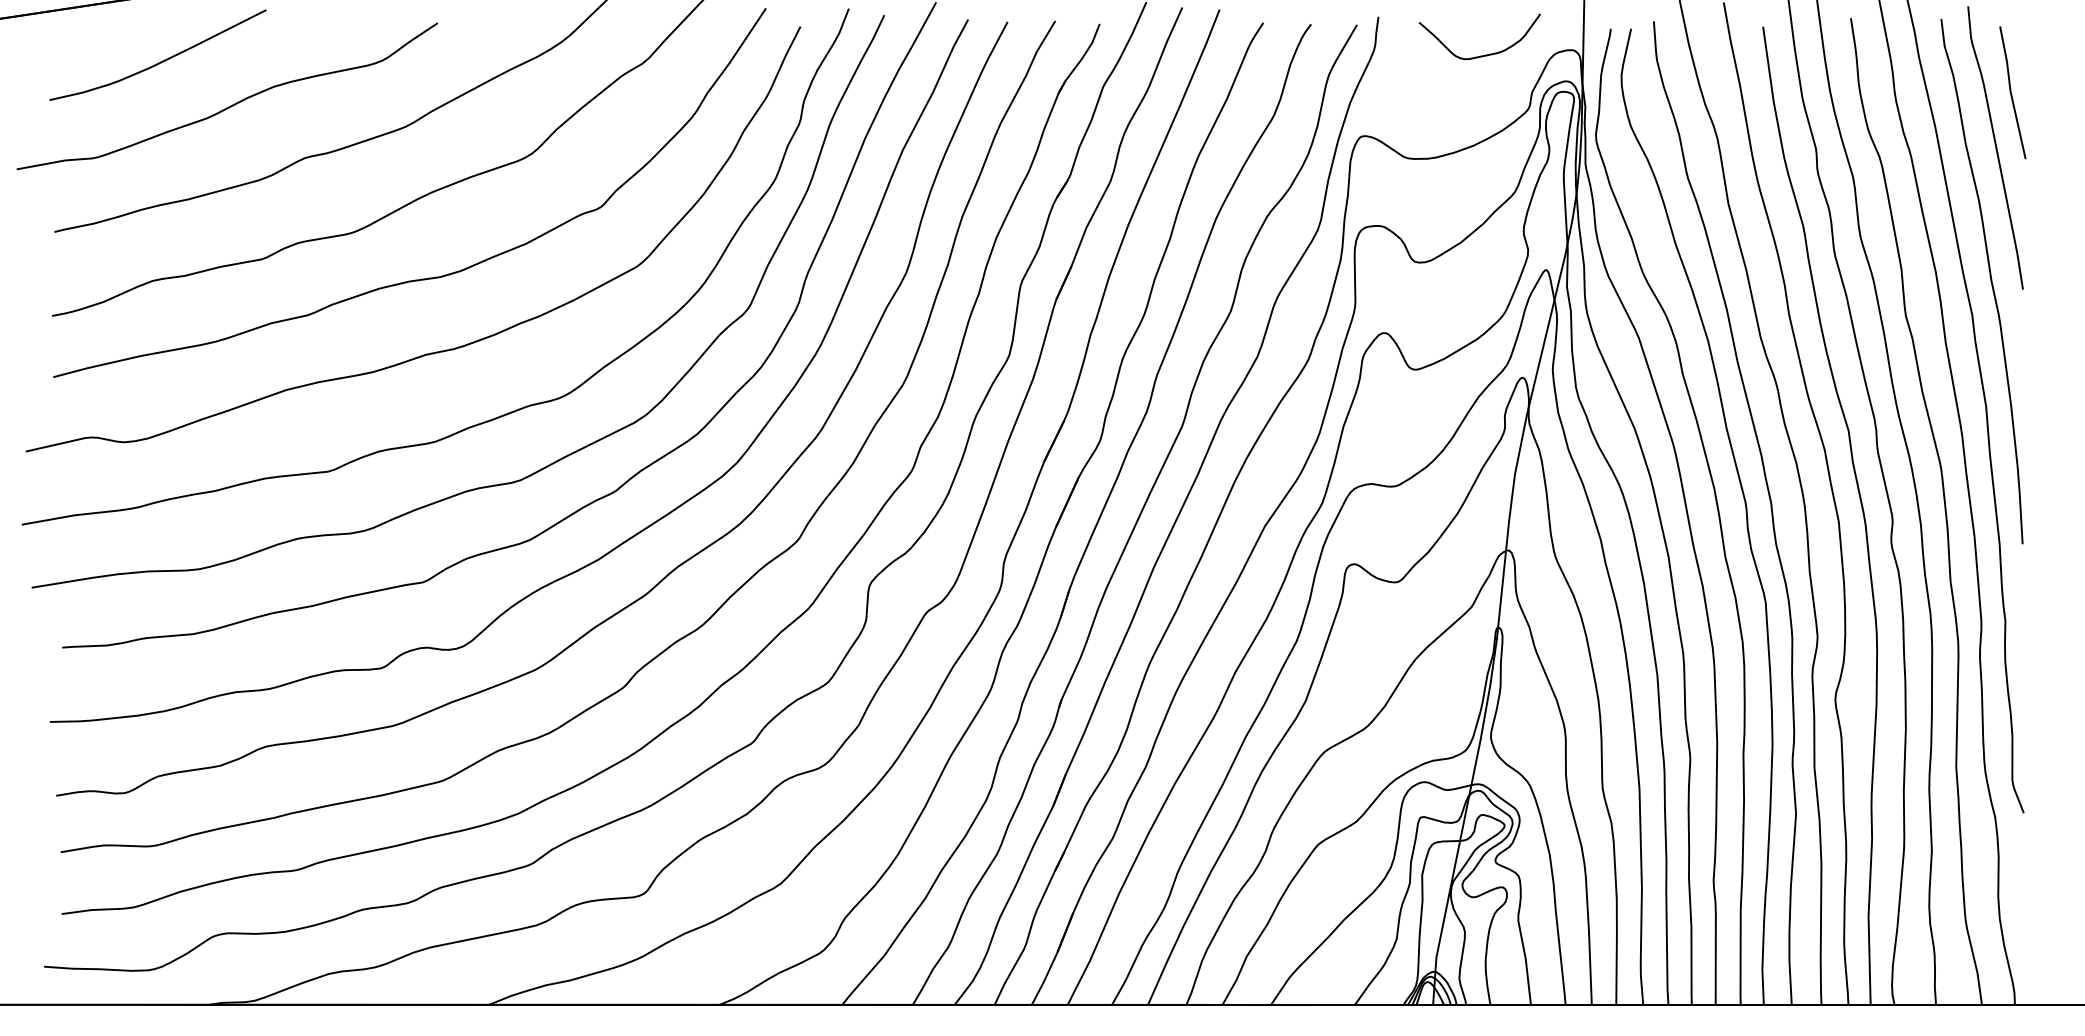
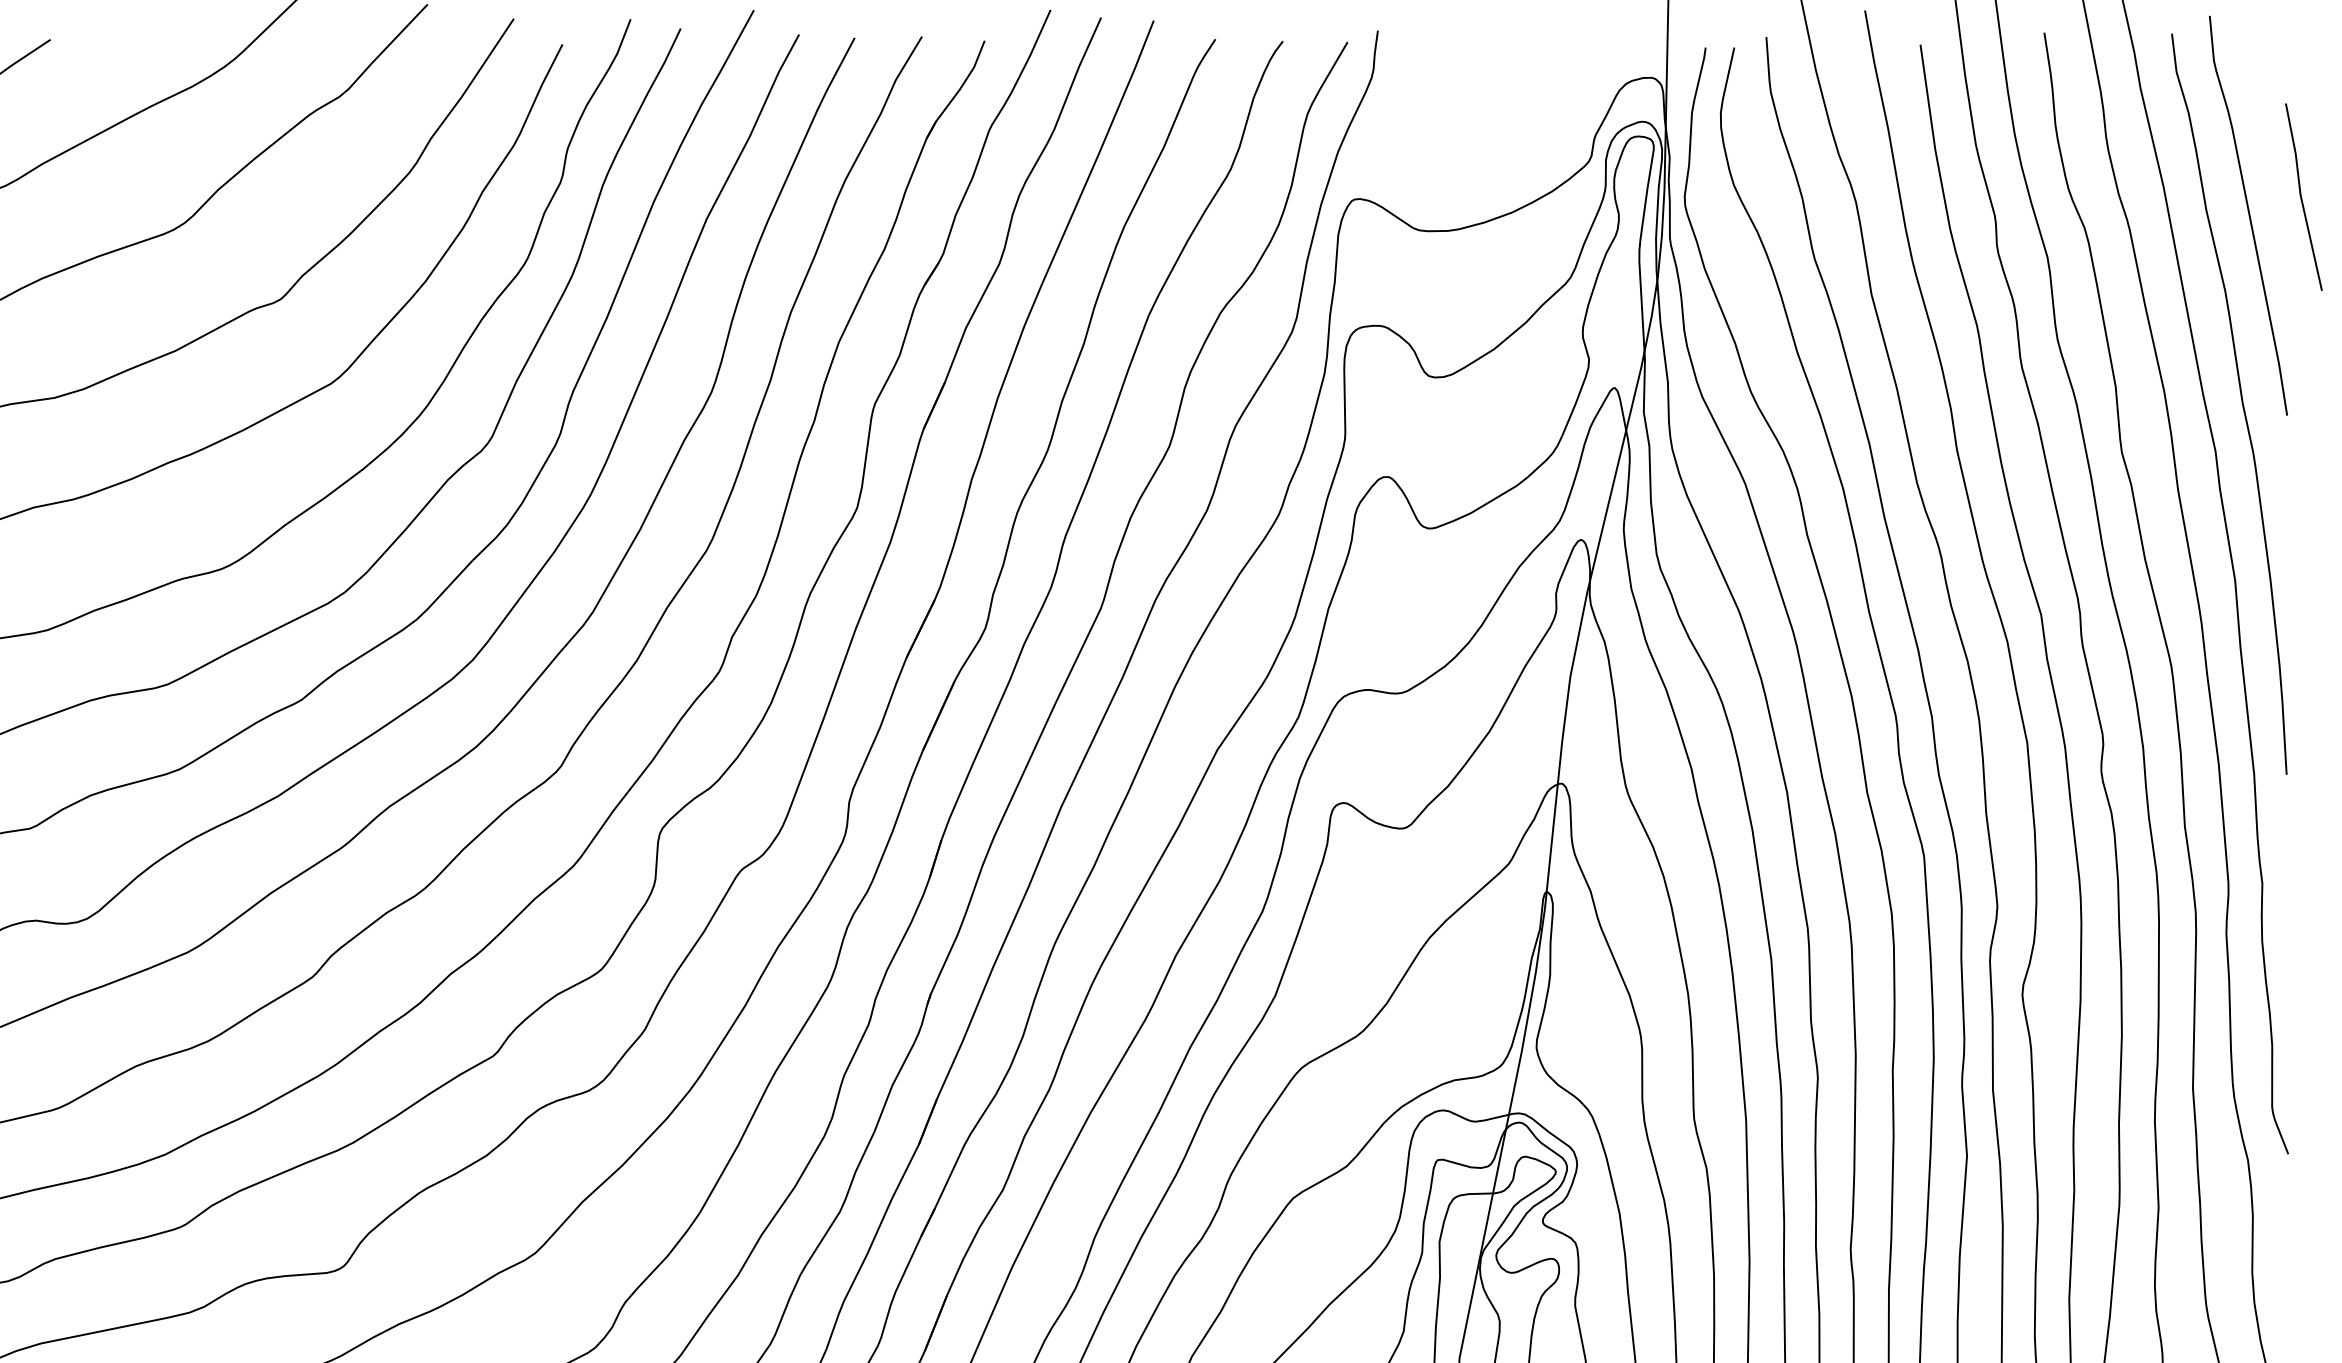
curve: (1485, 54) -> (1528, 83), removed
line: (2011, 92) -> (2301, 196), moved

